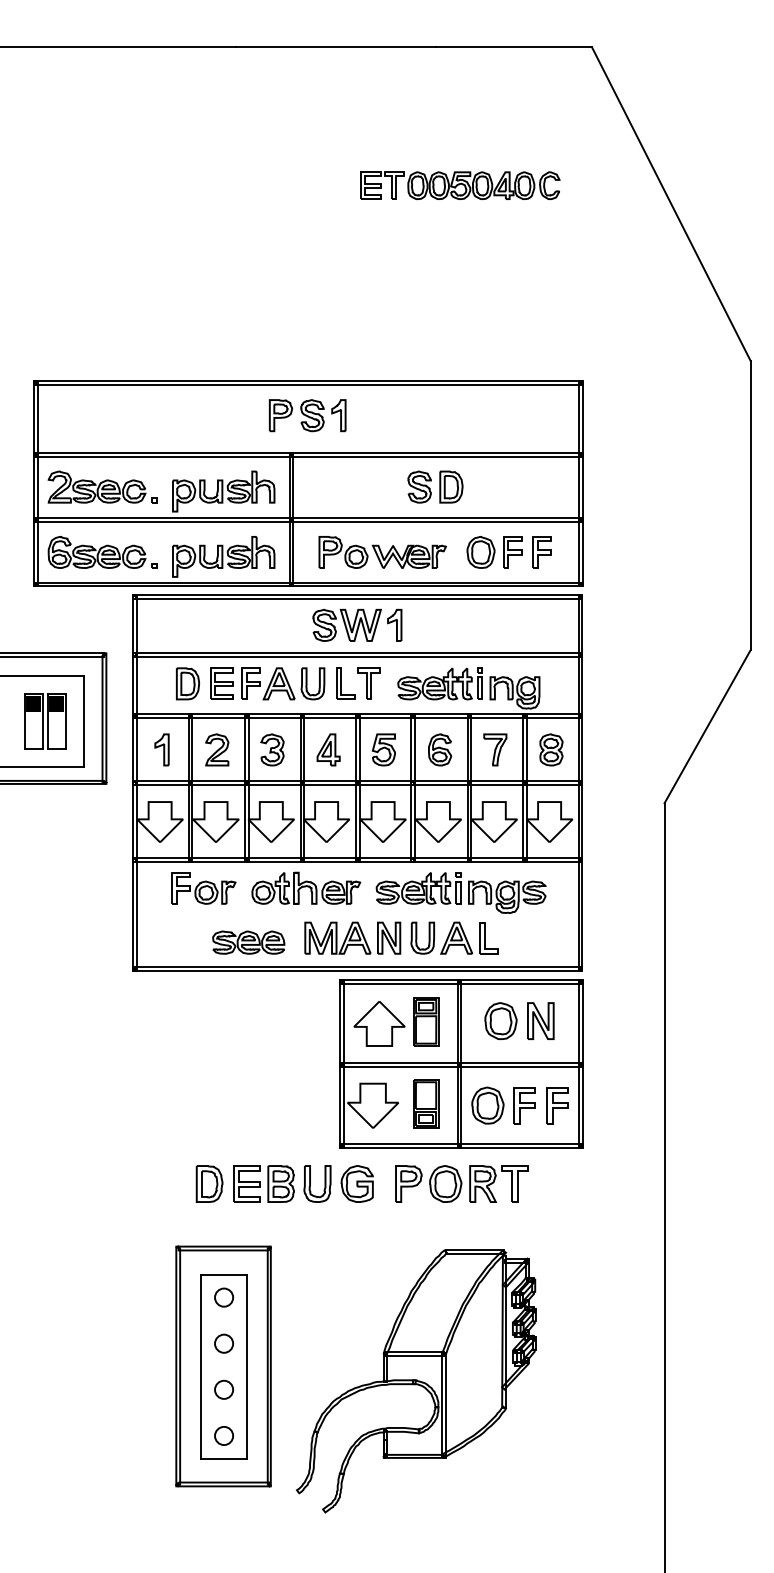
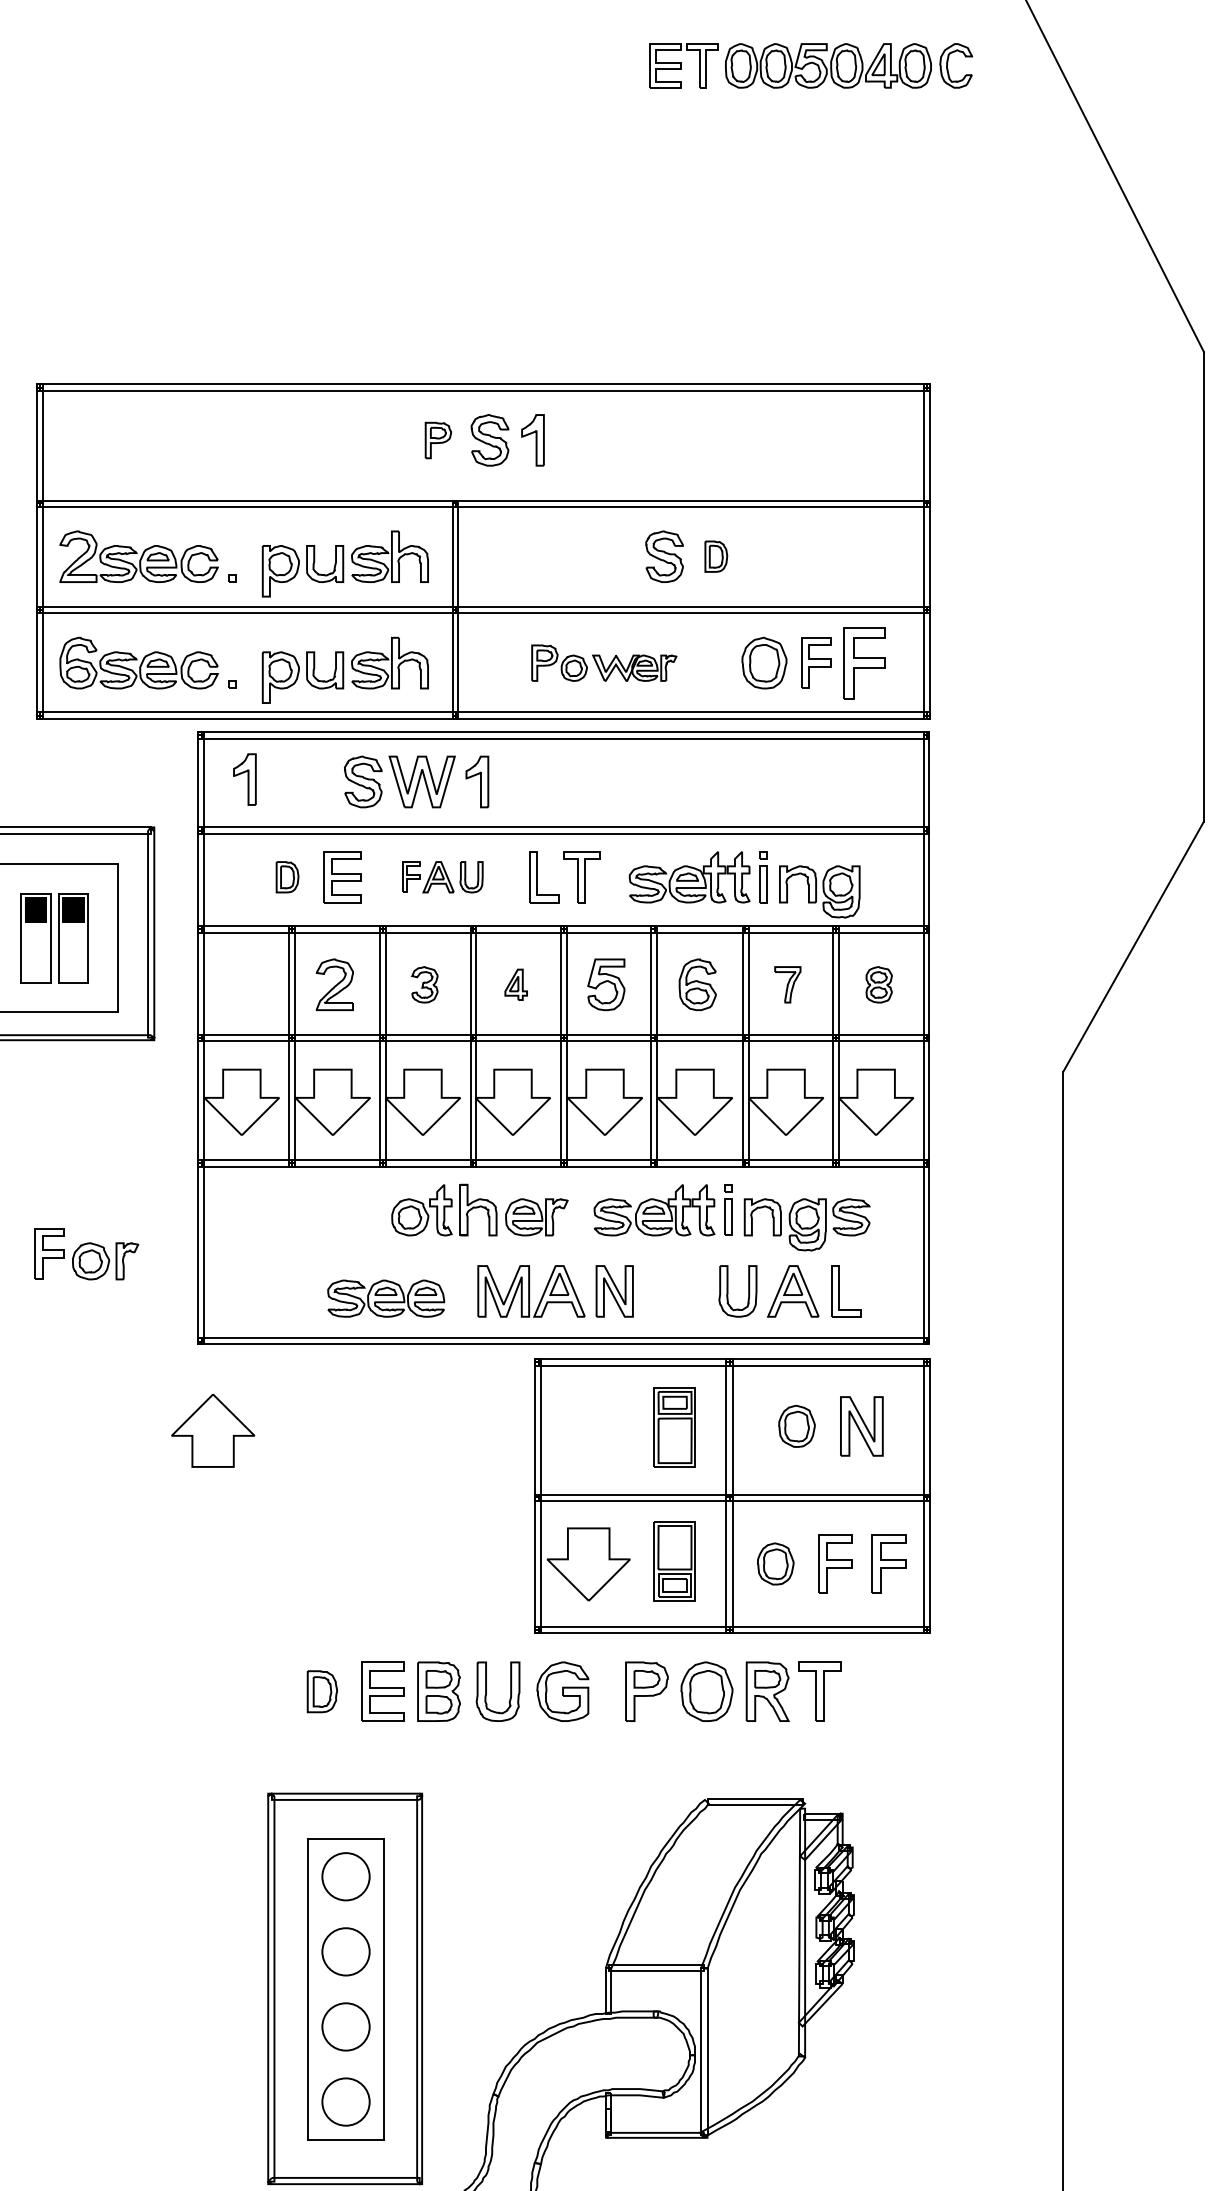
part: (460, 185) -> (810, 65), moved
part: (280, 415) -> (437, 440), size x0.7
part: (451, 486) -> (716, 555), size x0.6
part: (382, 552) -> (604, 663), size x0.7
part: (541, 552) -> (862, 663), size x1.4
part: (357, 625) -> (416, 782), moved
part: (188, 683) -> (288, 876), size x0.6
part: (283, 683) -> (442, 876), size x0.6
part: (161, 749) -> (244, 778), moved
part: (272, 749) -> (424, 984), size x0.7
part: (328, 749) -> (516, 984), size x0.6
part: (495, 749) -> (788, 984), size x0.7
part: (551, 749) -> (879, 984), size x0.7
part: (203, 888) -> (86, 1254), moved
part: (454, 937) -> (789, 1290), moved
part: (500, 1020) -> (796, 1425), size x0.7
part: (379, 1023) -> (213, 1430), moved
part: (487, 1105) -> (775, 1563), size x0.7
part: (209, 1183) -> (322, 1690), size x0.7
circle: (224, 1297) -> (346, 1876), size x1.6
circle: (224, 1343) -> (346, 1951), size x1.6
circle: (224, 1389) -> (346, 2026), size x1.6
circle: (224, 1435) -> (346, 2101), size x1.6

